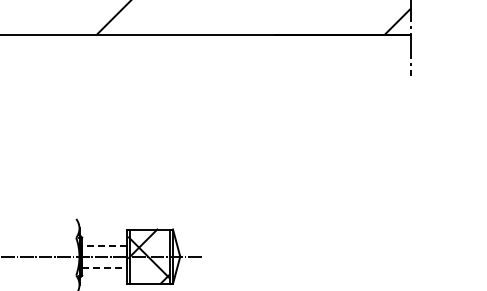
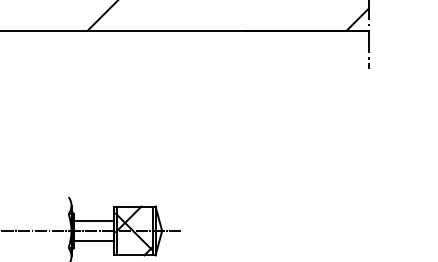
line: (104, 245) -> (93, 220), dashed -> solid
line: (105, 267) -> (94, 240), dashed -> solid

